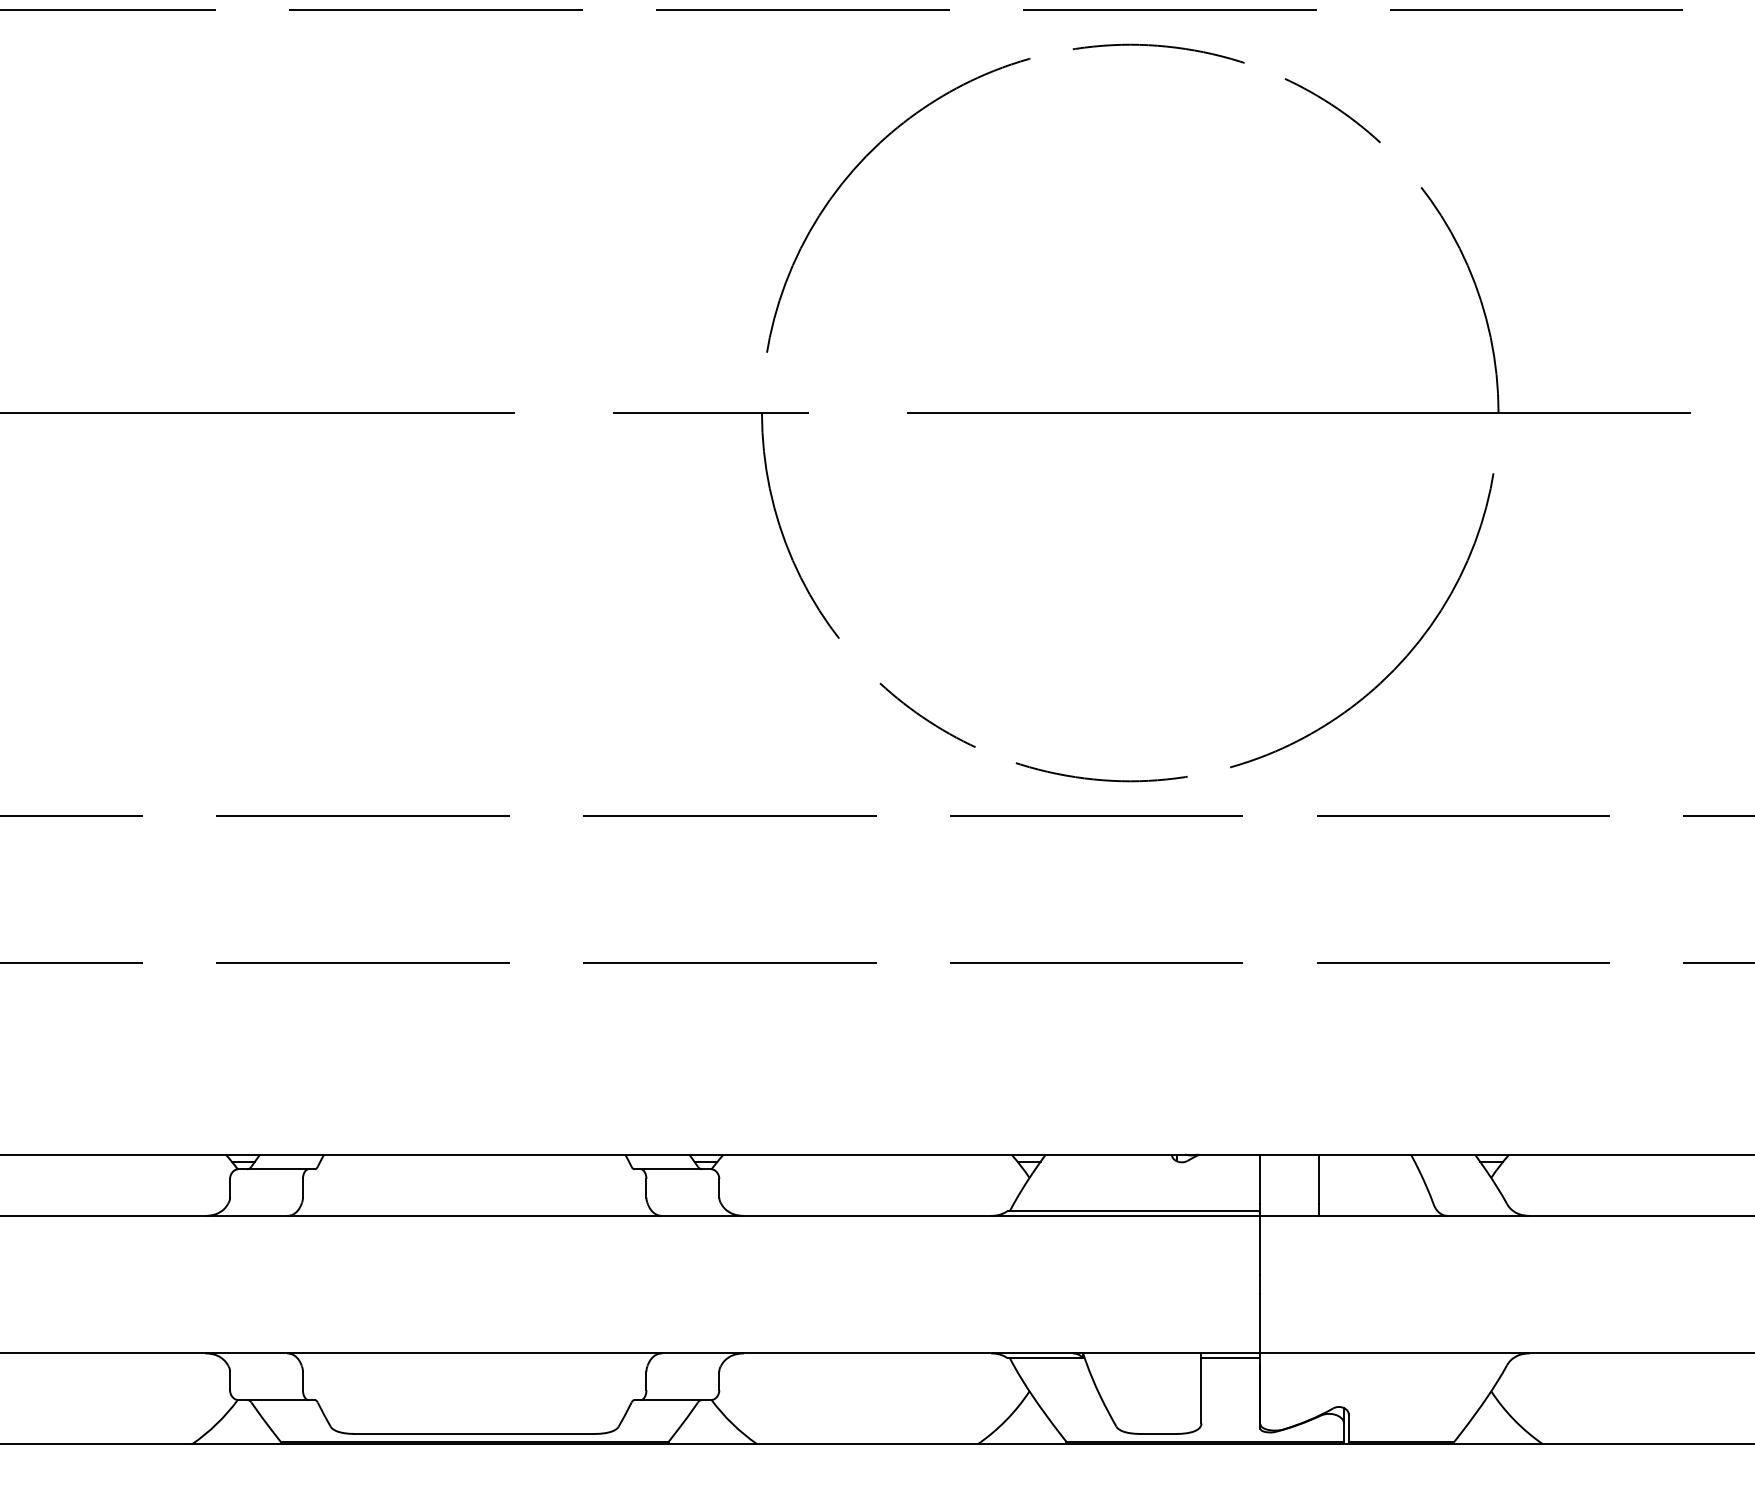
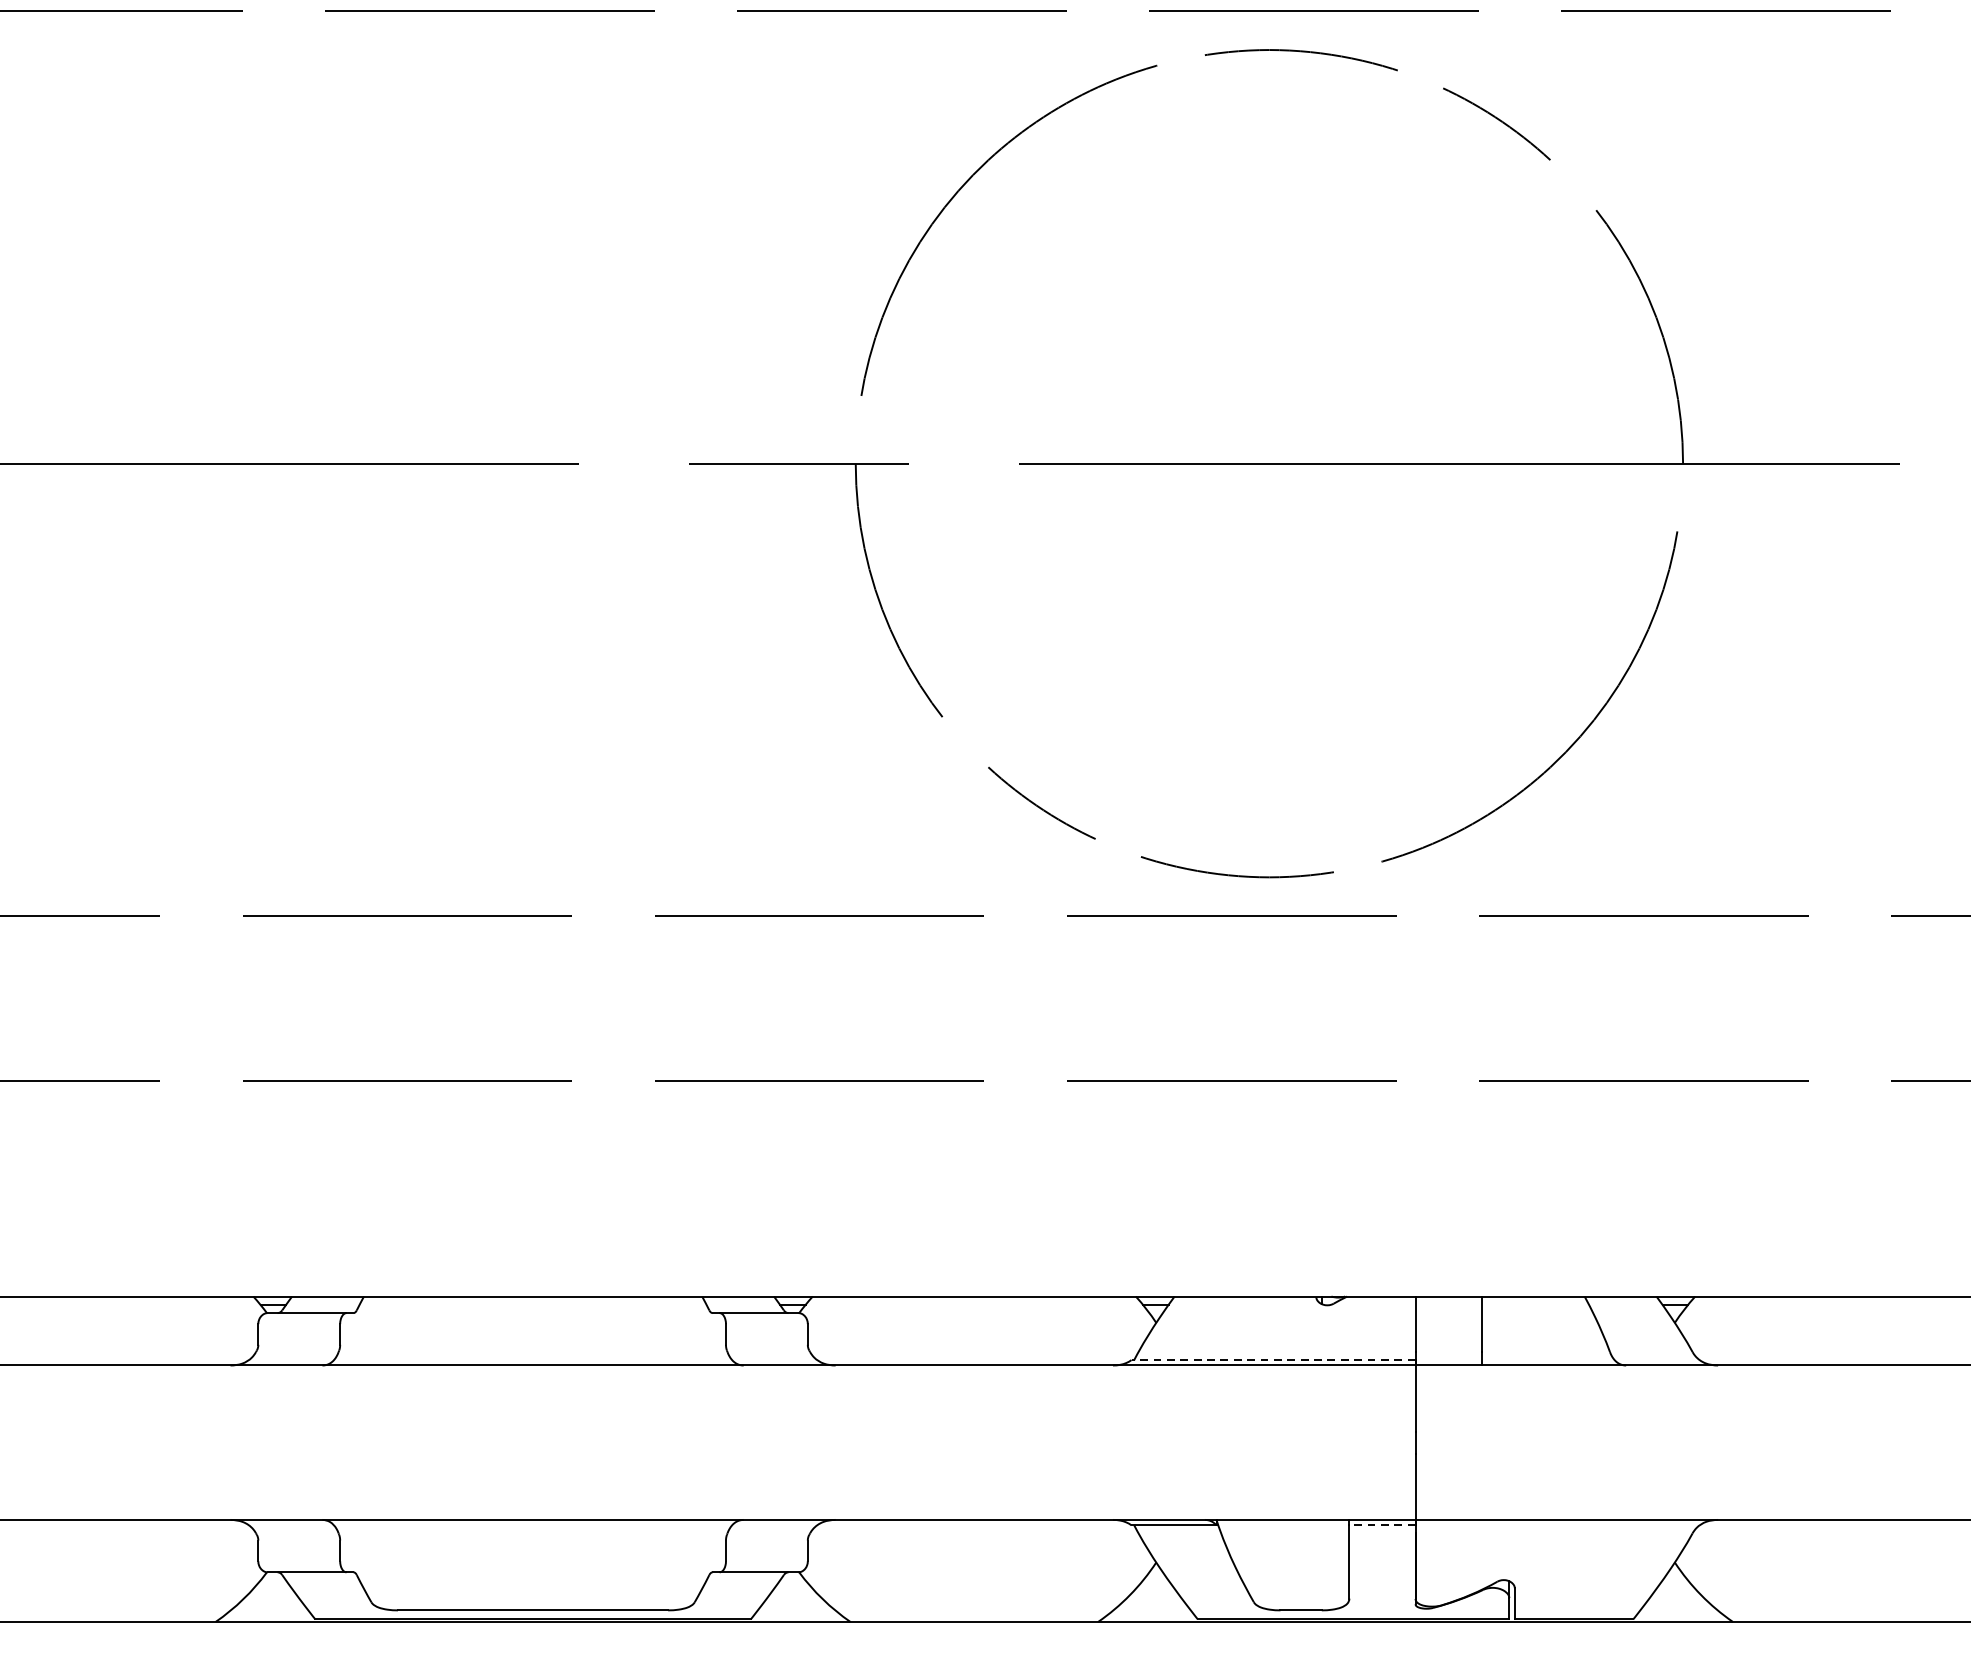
line: (1133, 1211) -> (1273, 1360), solid -> dashed
line: (1230, 1358) -> (1381, 1525), solid -> dashed

